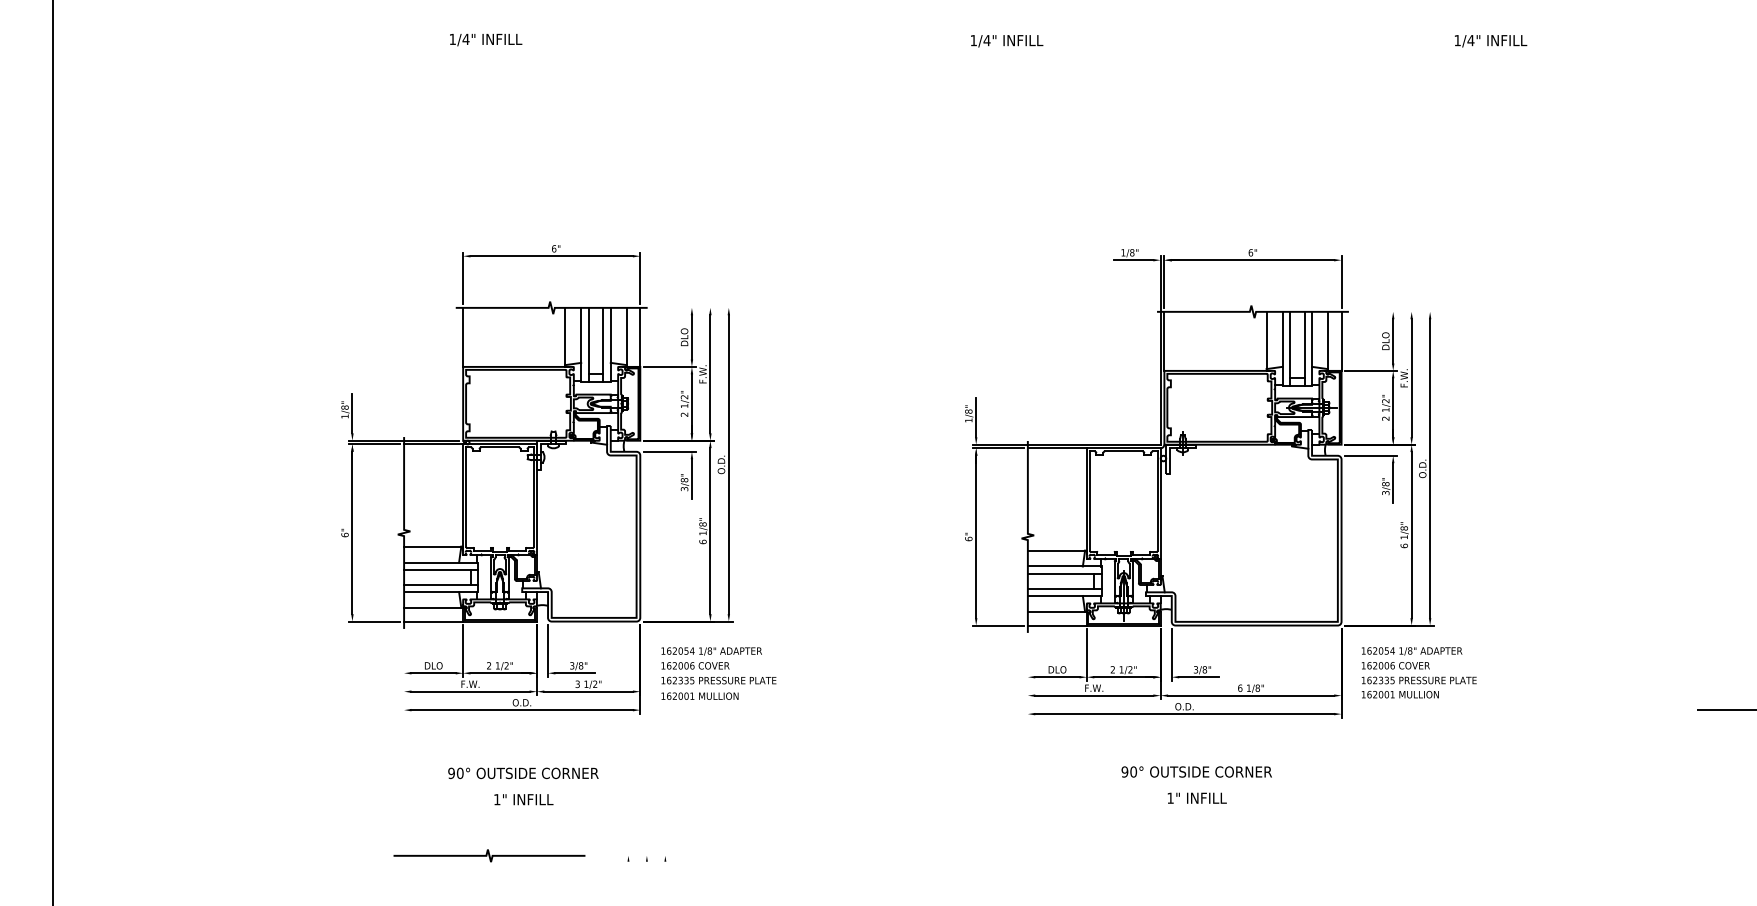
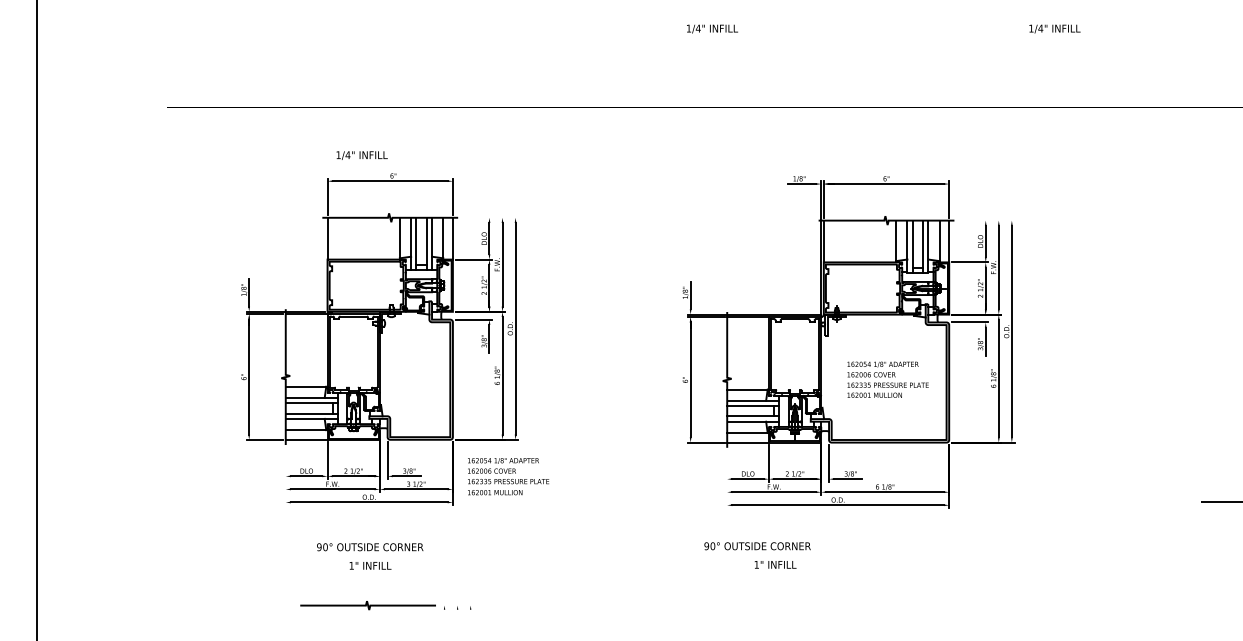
text: (486, 40) -> (362, 155), moved
text: (1418, 672) -> (887, 379), moved
text: (1196, 771) -> (757, 545), moved
text: (1196, 797) -> (775, 564), moved
curve: (489, 855) -> (368, 605), moved

